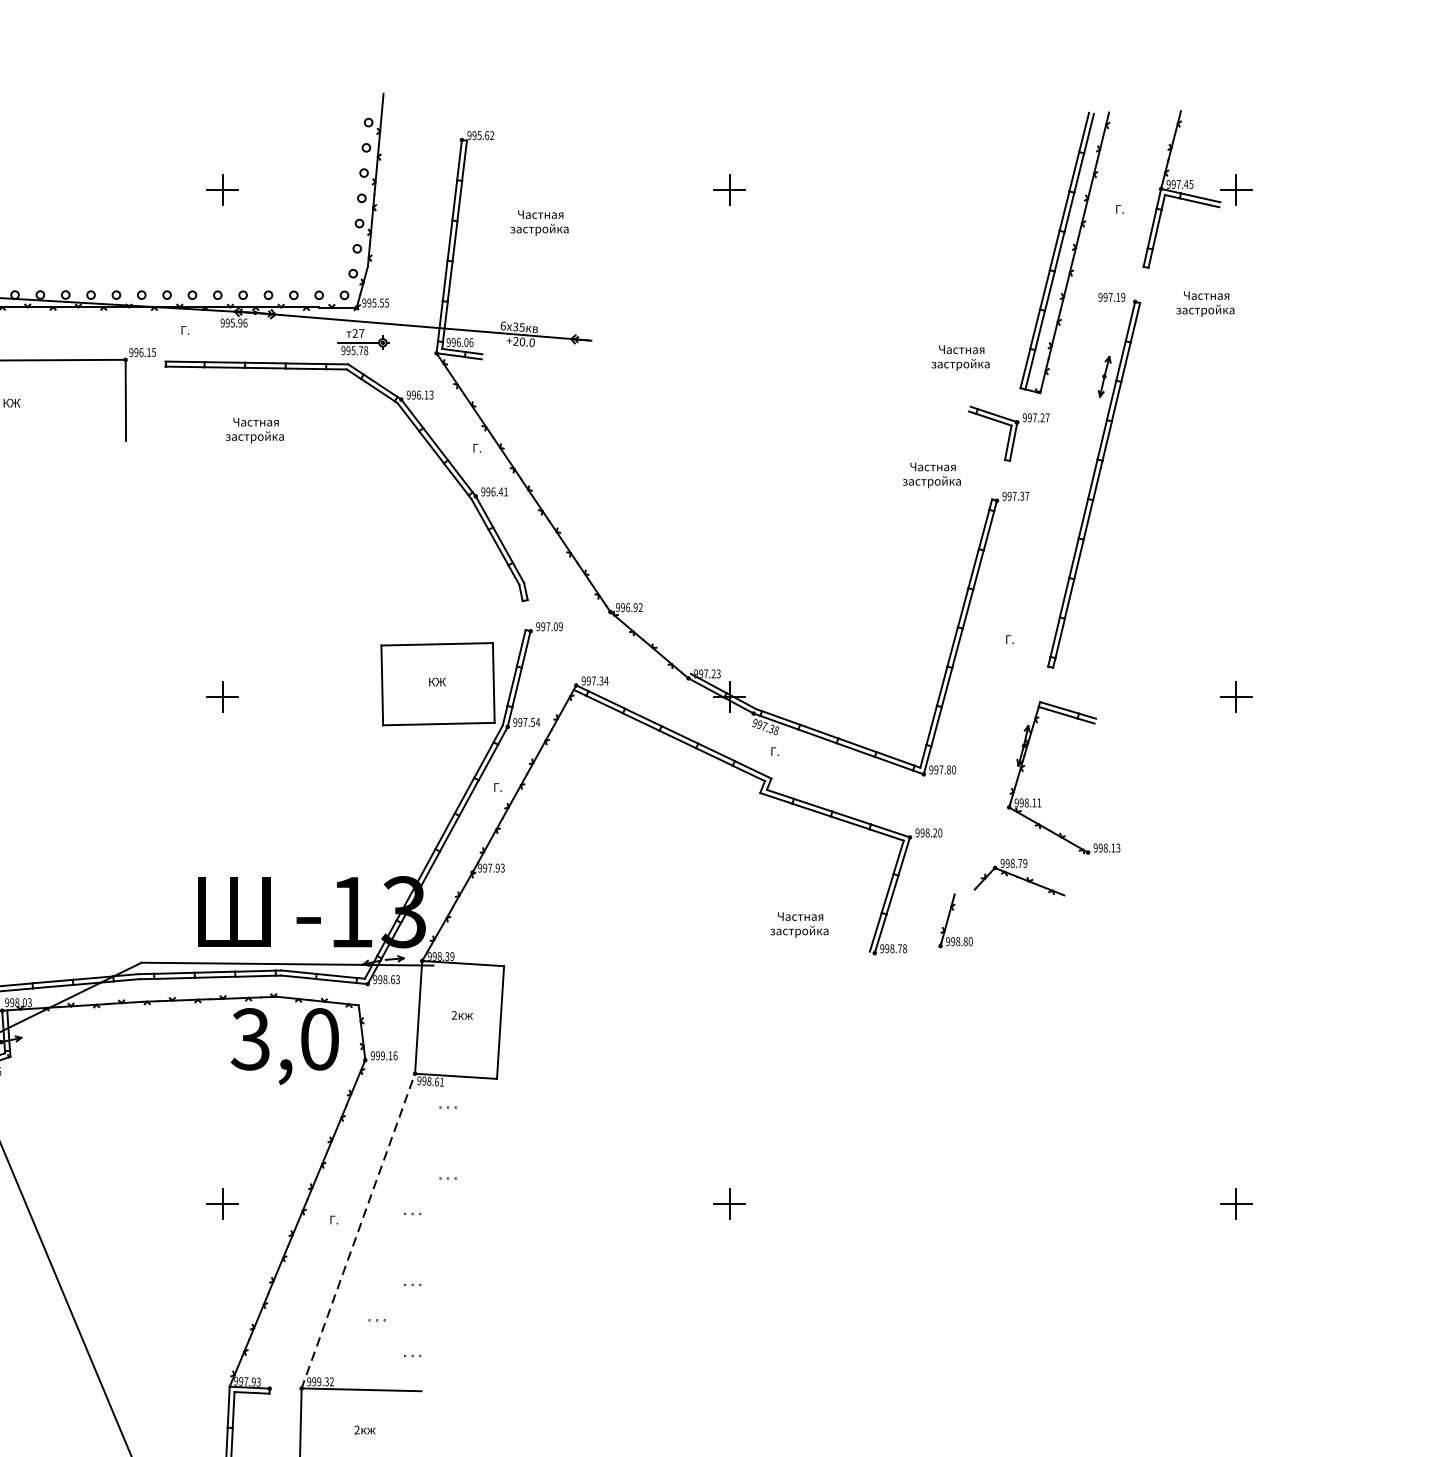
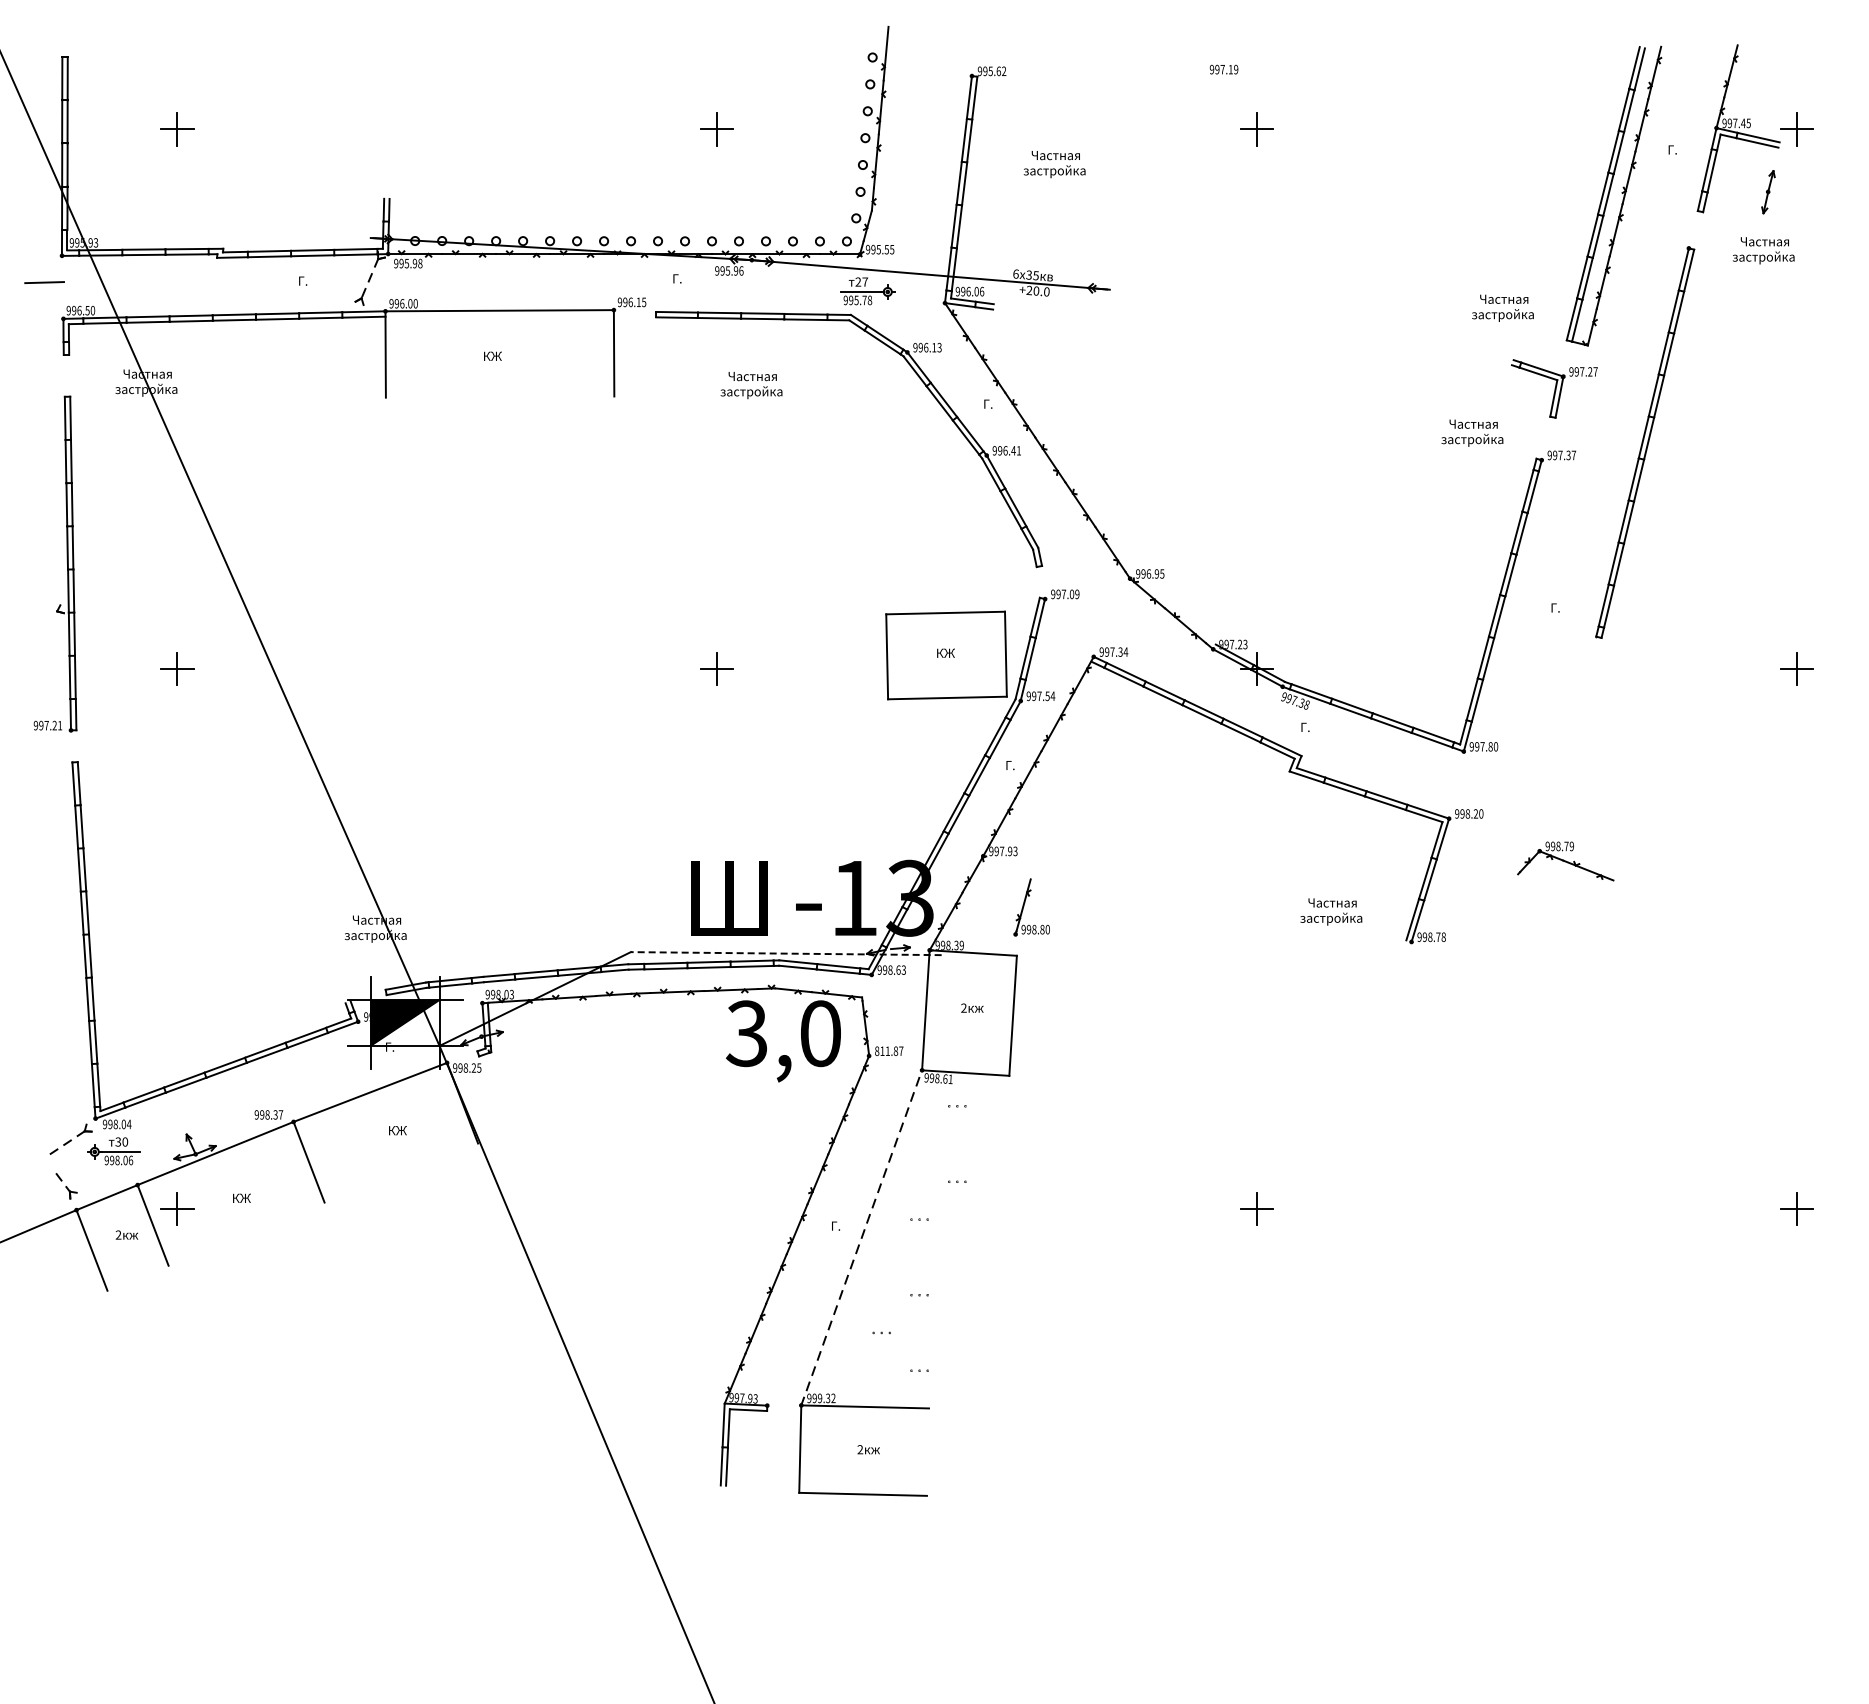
text: (1111, 297) -> (1223, 69), moved
part: (1104, 377) -> (1768, 192), moved
text: (640, 607) -> (1162, 573), 996.92 -> 996.95
part: (1039, 798) -> (1587, 777), removed
part: (948, 919) -> (1024, 906), moved
line: (286, 964) -> (785, 953), solid -> dashed
text: (384, 1056) -> (889, 1051), 999.16 -> 811.87
part: (222, 1203) -> (716, 1208), removed

